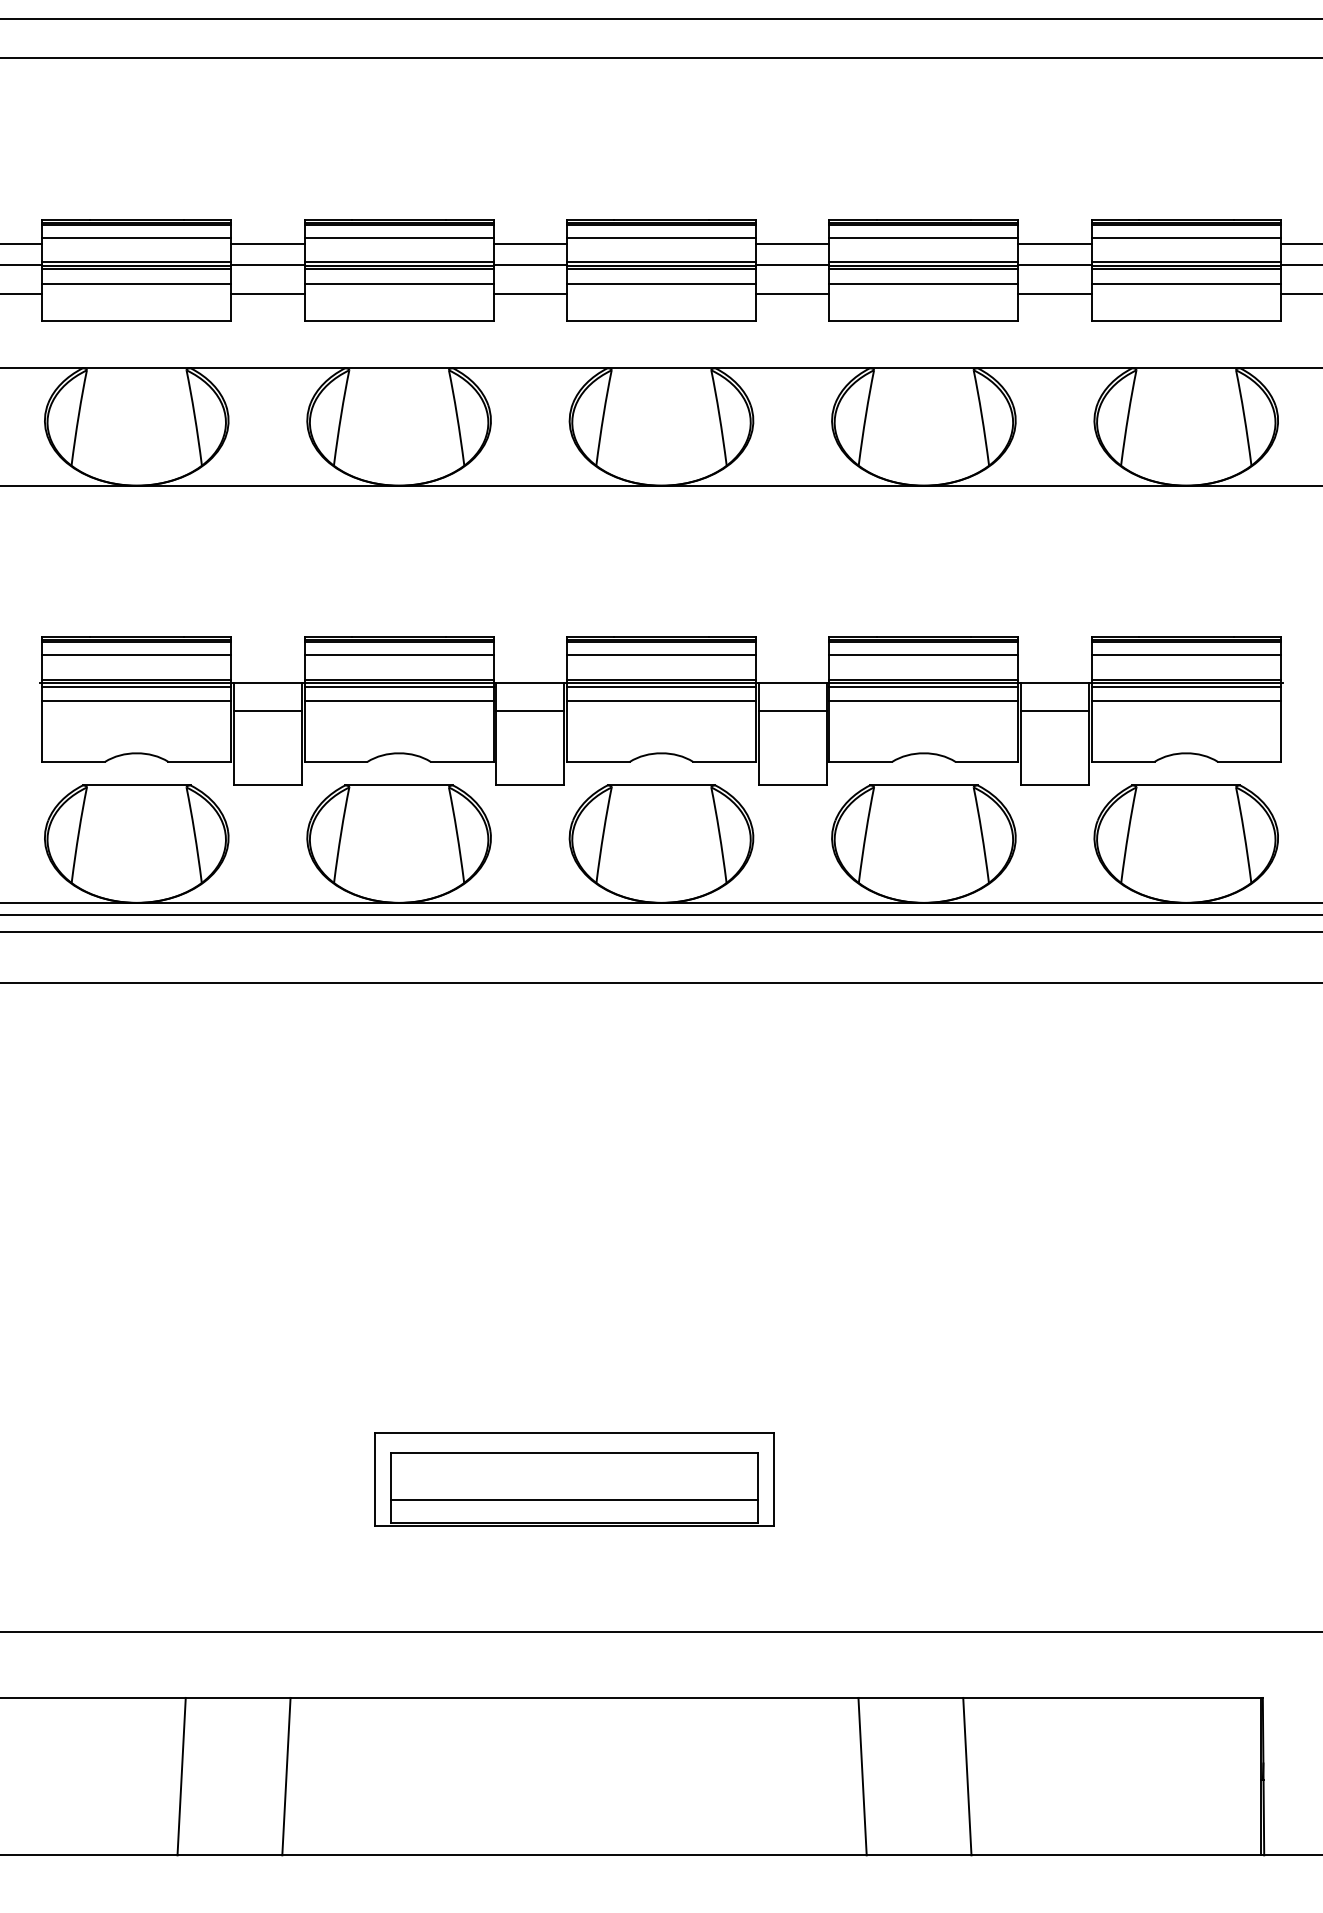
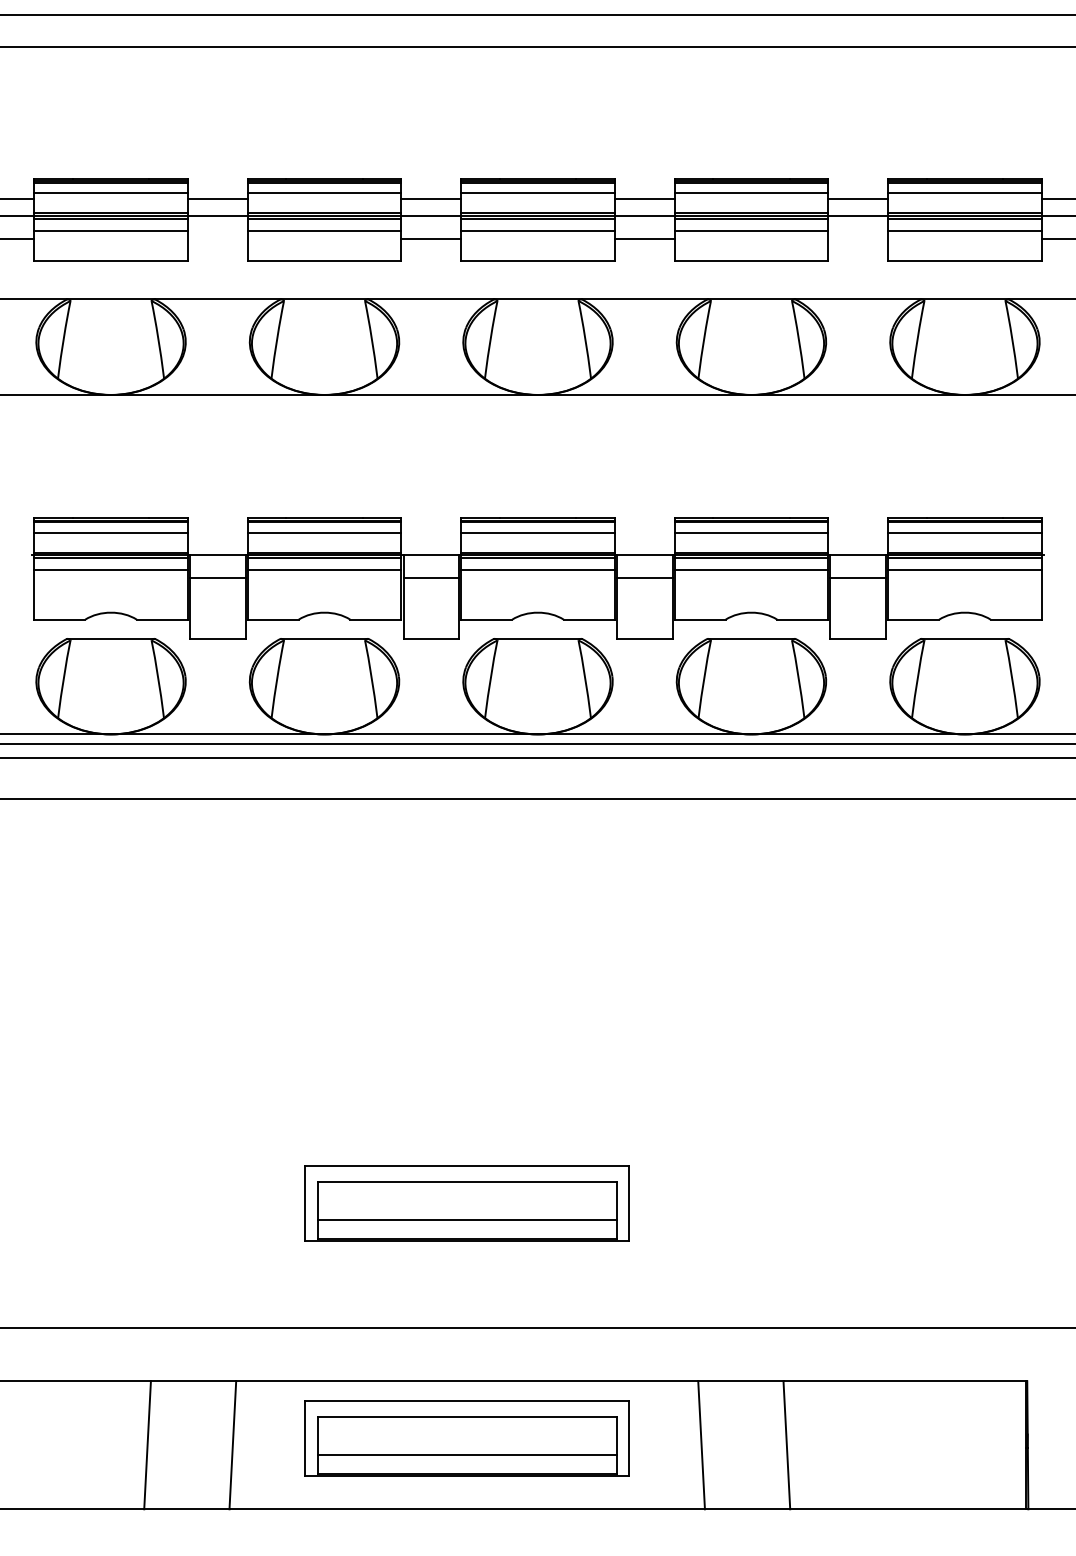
line: (267, 294) -> (217, 239), removed
line: (1055, 294) -> (858, 239), removed
part: (573, 1768) -> (466, 1438), added

